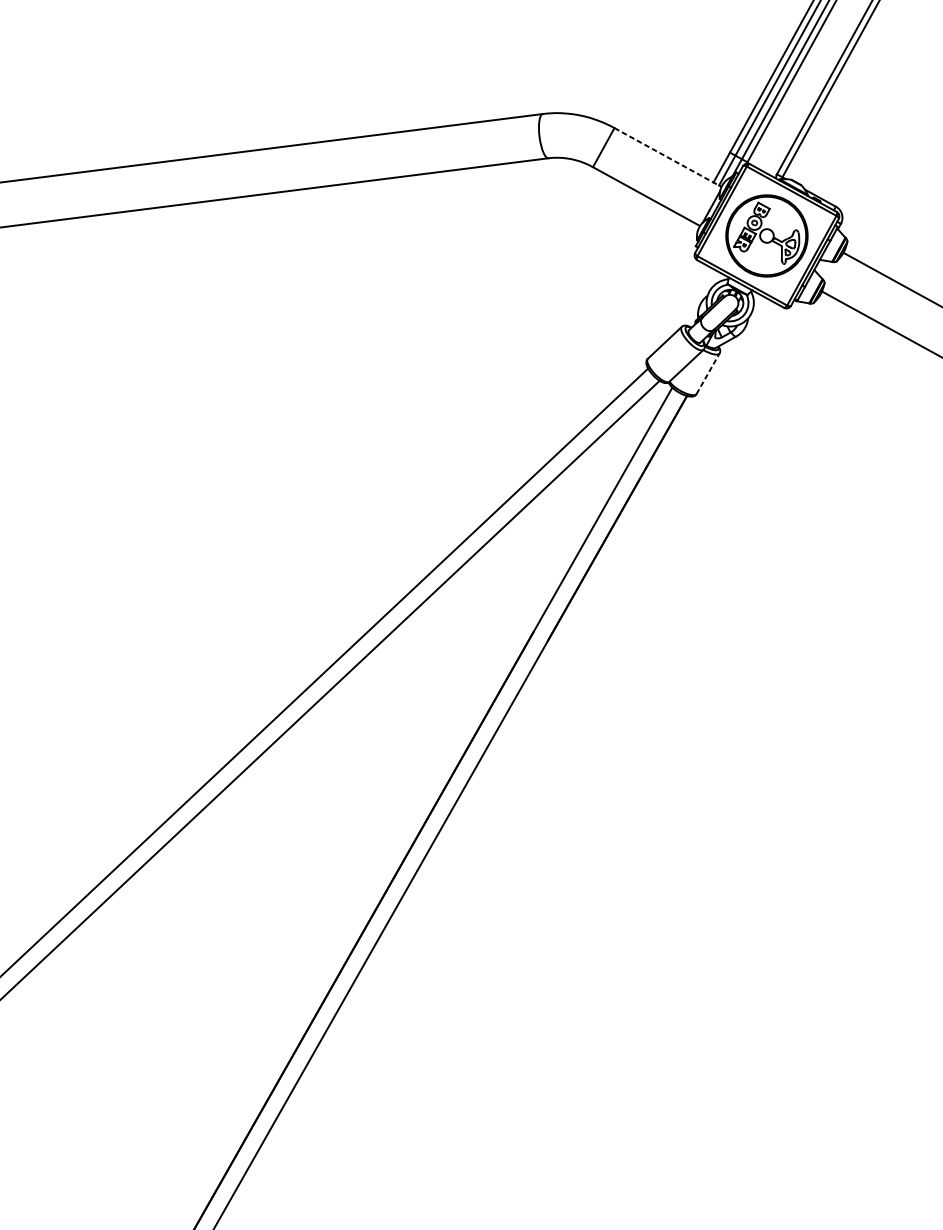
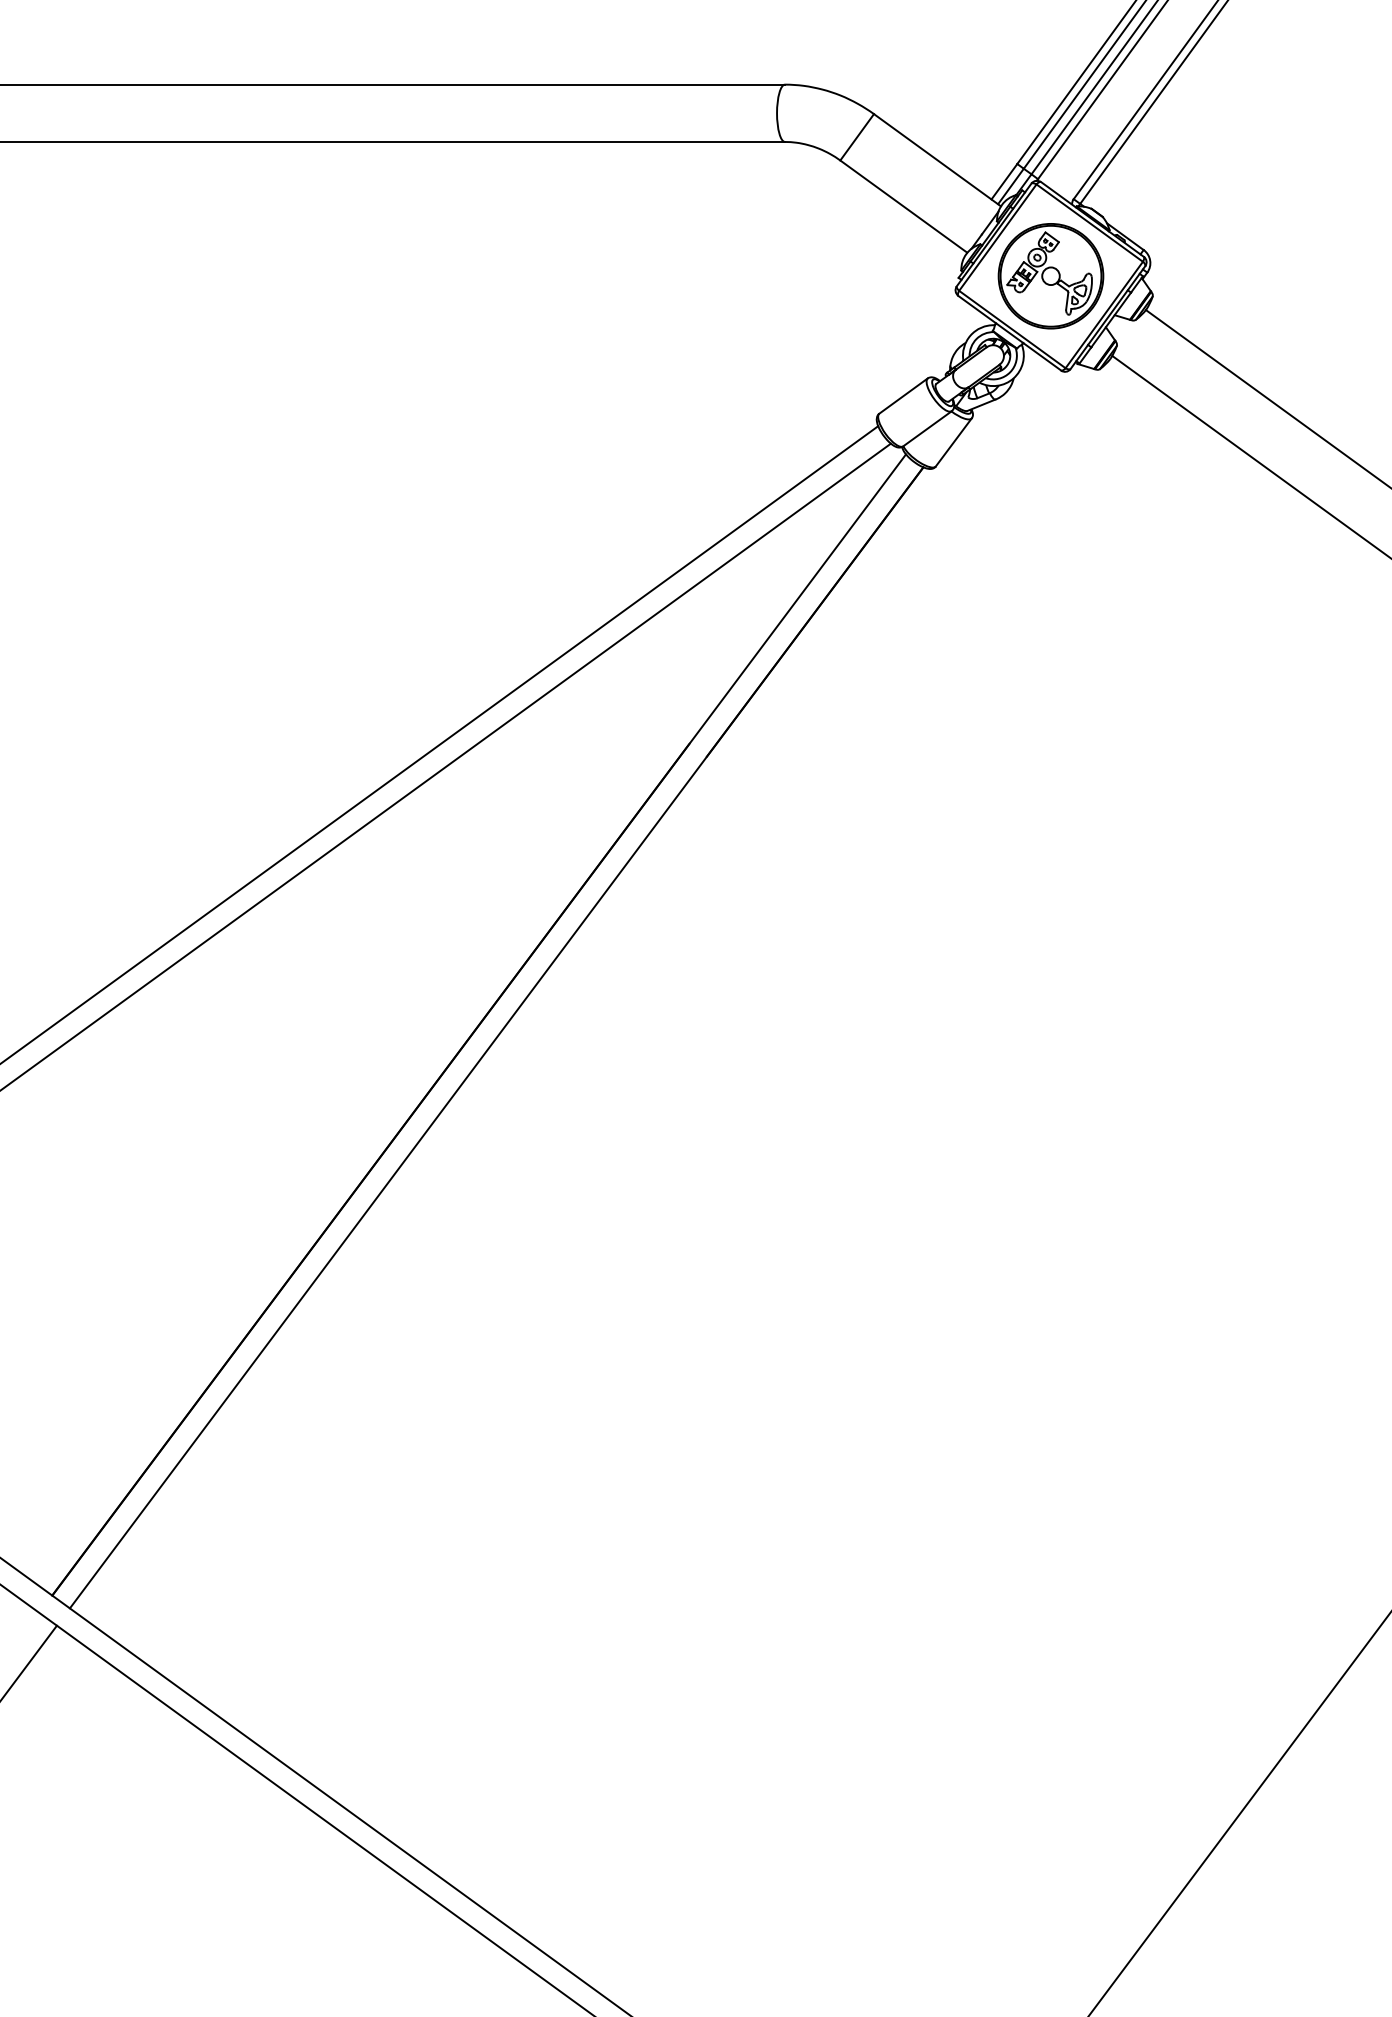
line: (668, 157) -> (937, 160), dashed -> solid
line: (708, 373) -> (954, 442), dashed -> solid

